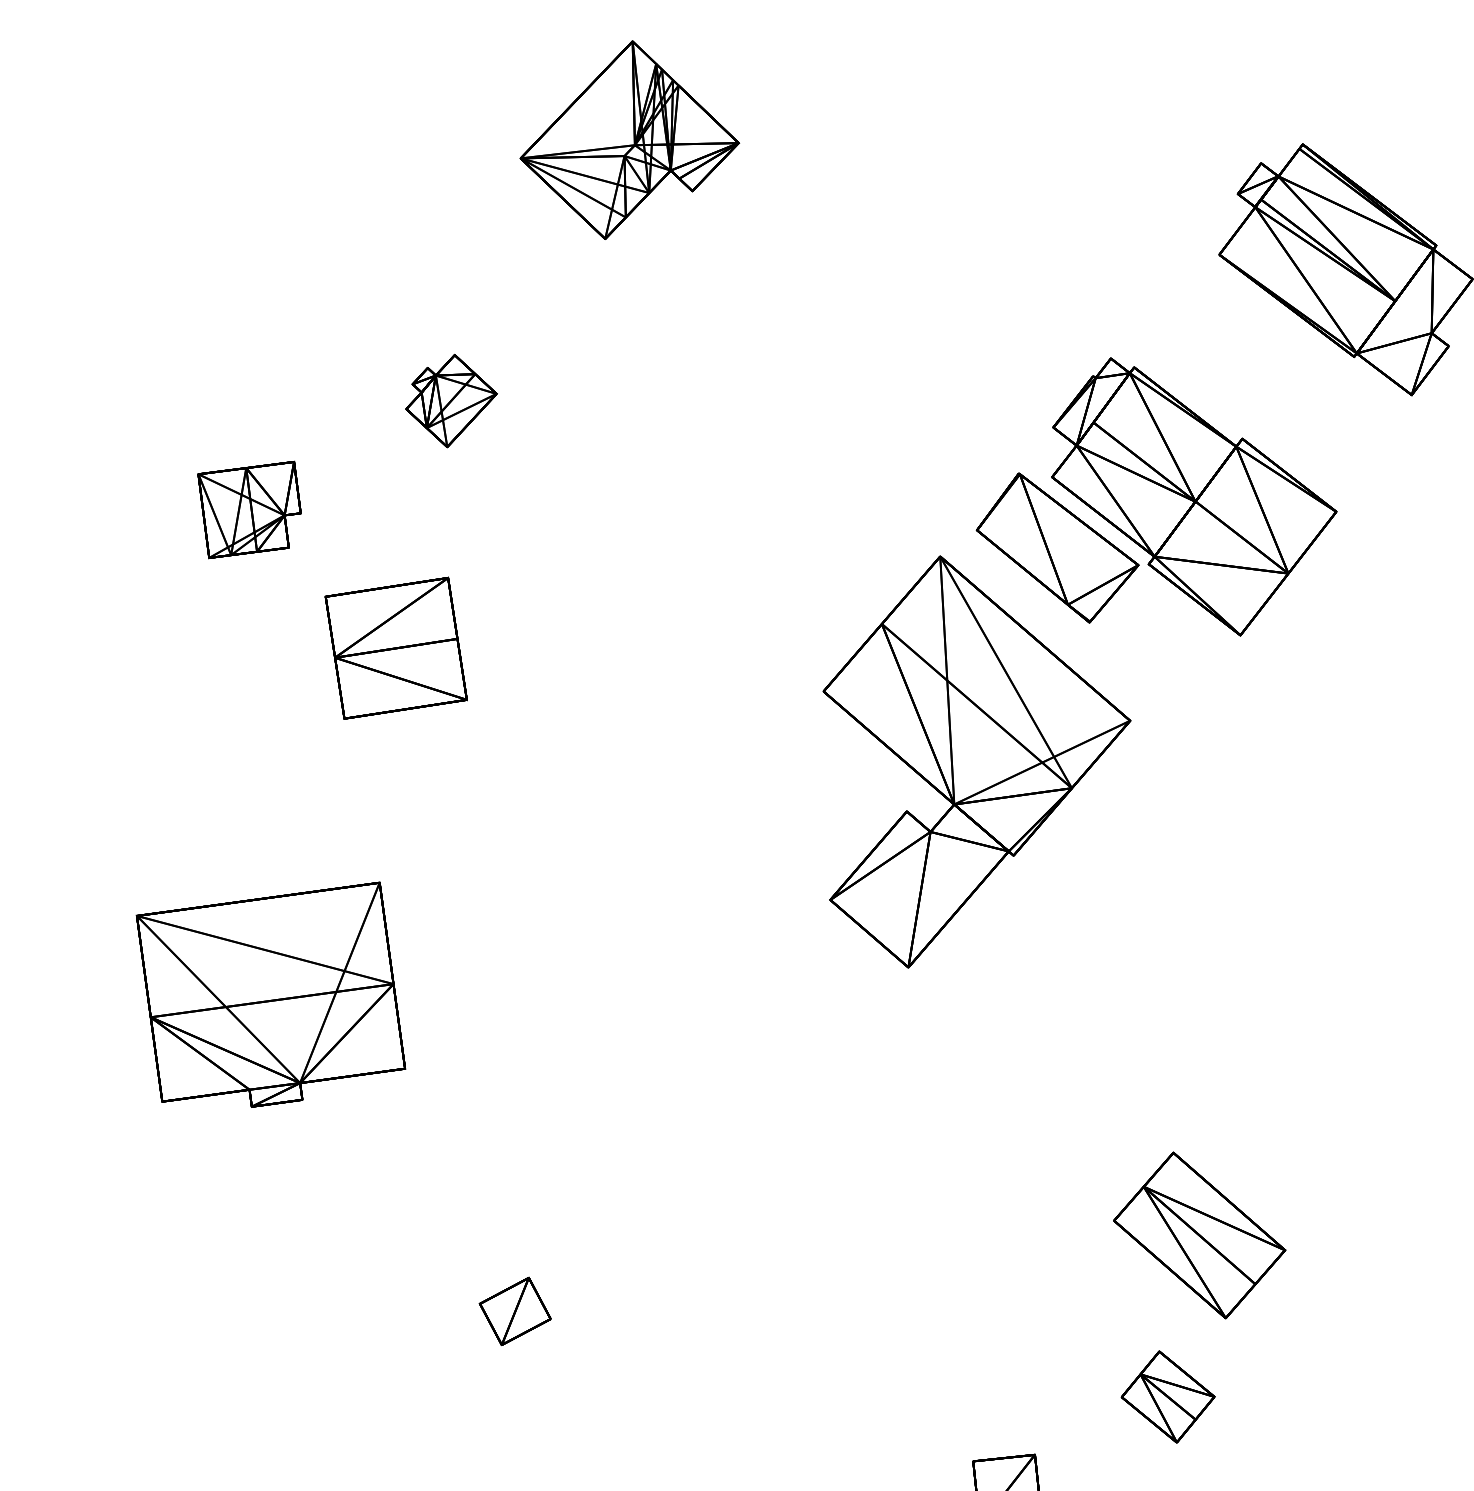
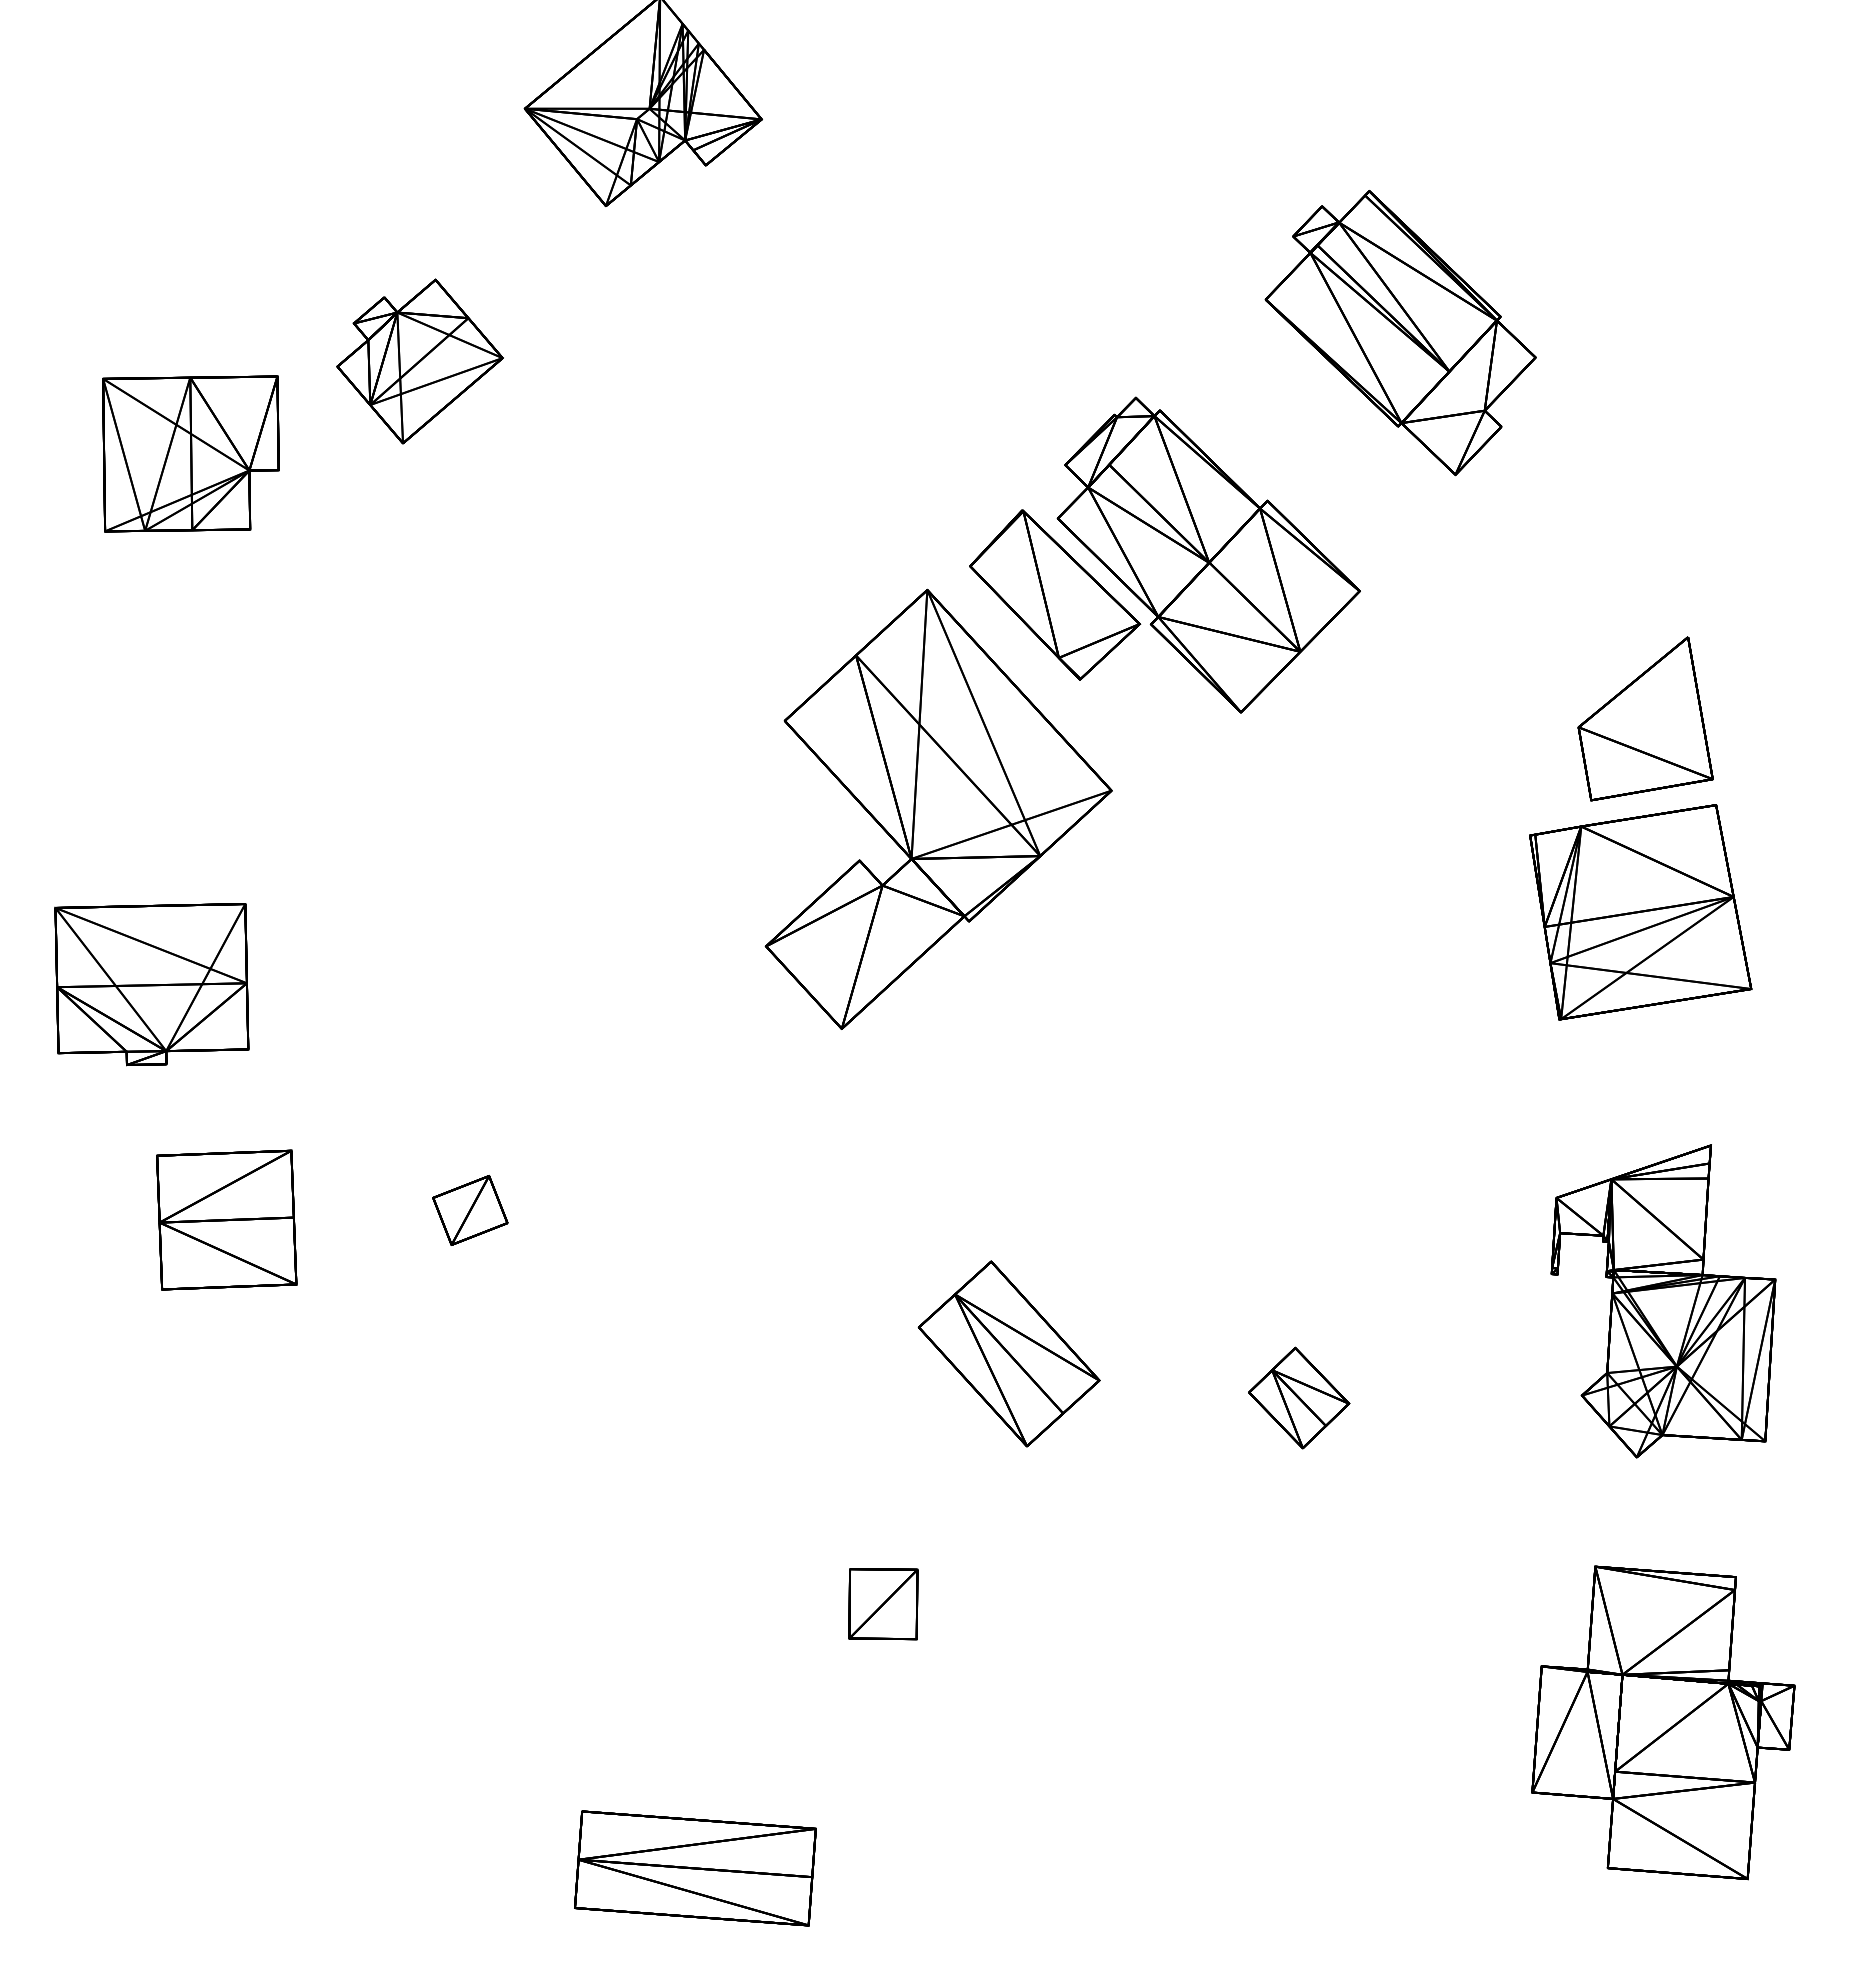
part: (450, 401) -> (419, 361), size x1.67
part: (250, 509) -> (190, 453), size x1.67
part: (395, 647) -> (226, 1219), moved
part: (271, 999) -> (151, 984), size x0.71
part: (1198, 1235) -> (1008, 1353), moved
part: (515, 1311) -> (470, 1210), moved
part: (1168, 1396) -> (1299, 1397), moved

